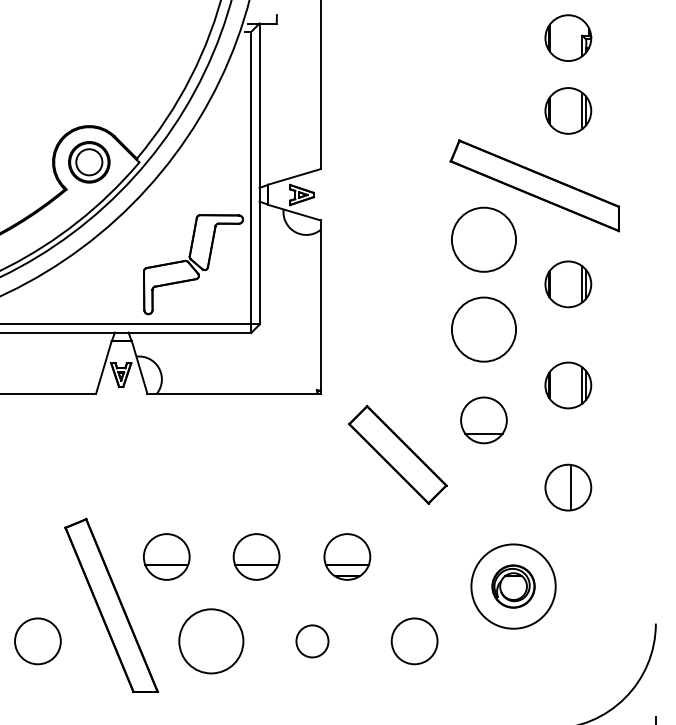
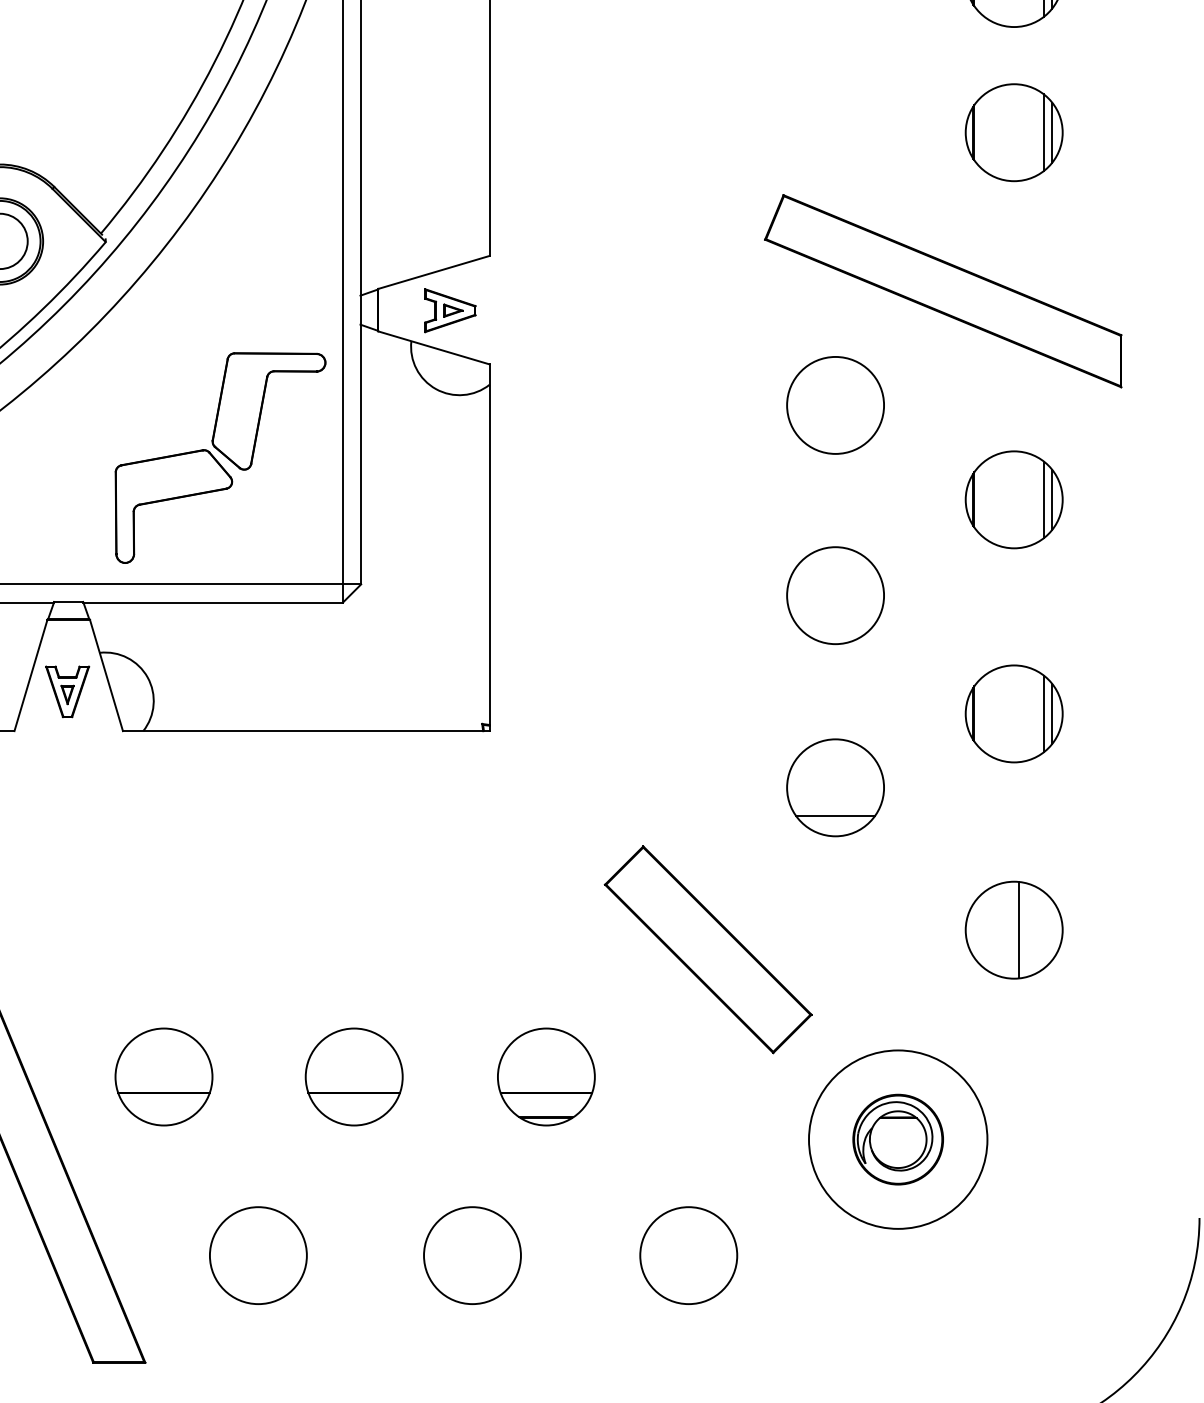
circle: (483, 239) -> (834, 404), size x0.71
circle: (483, 329) -> (834, 595), size x0.71
part: (397, 454) -> (707, 948), moved
circle: (211, 641) -> (258, 1255), size x0.71
circle: (312, 641) -> (472, 1255), size x1.43

